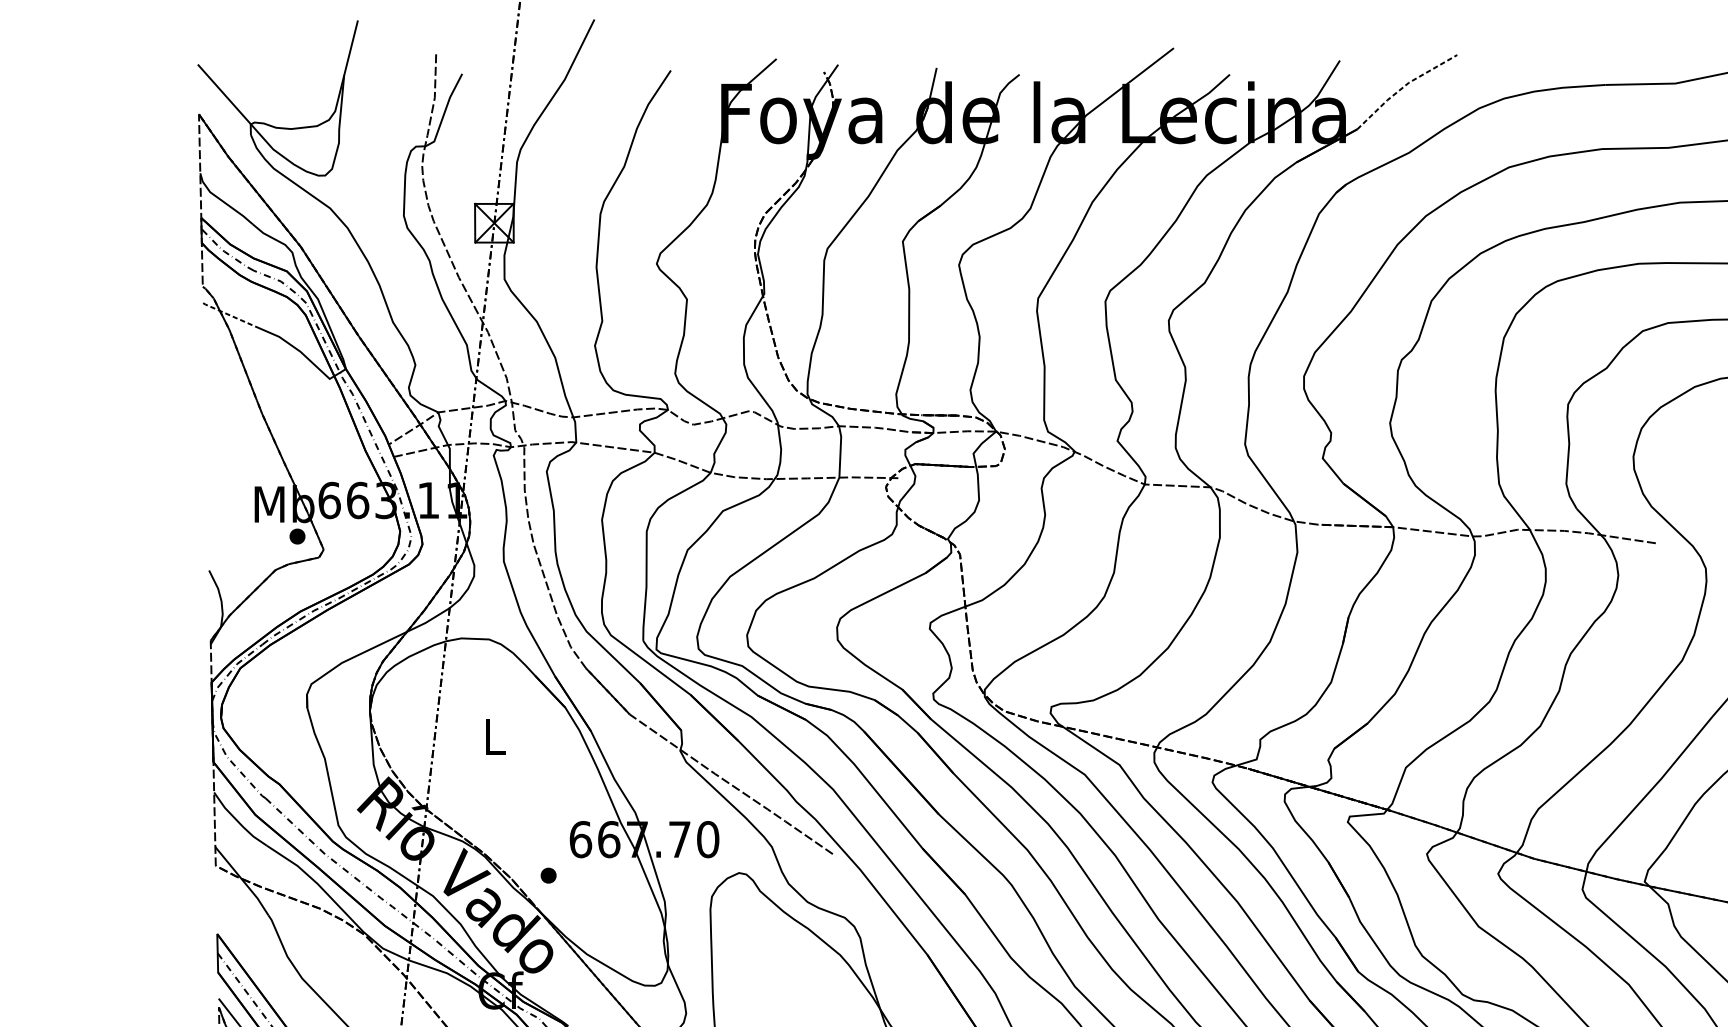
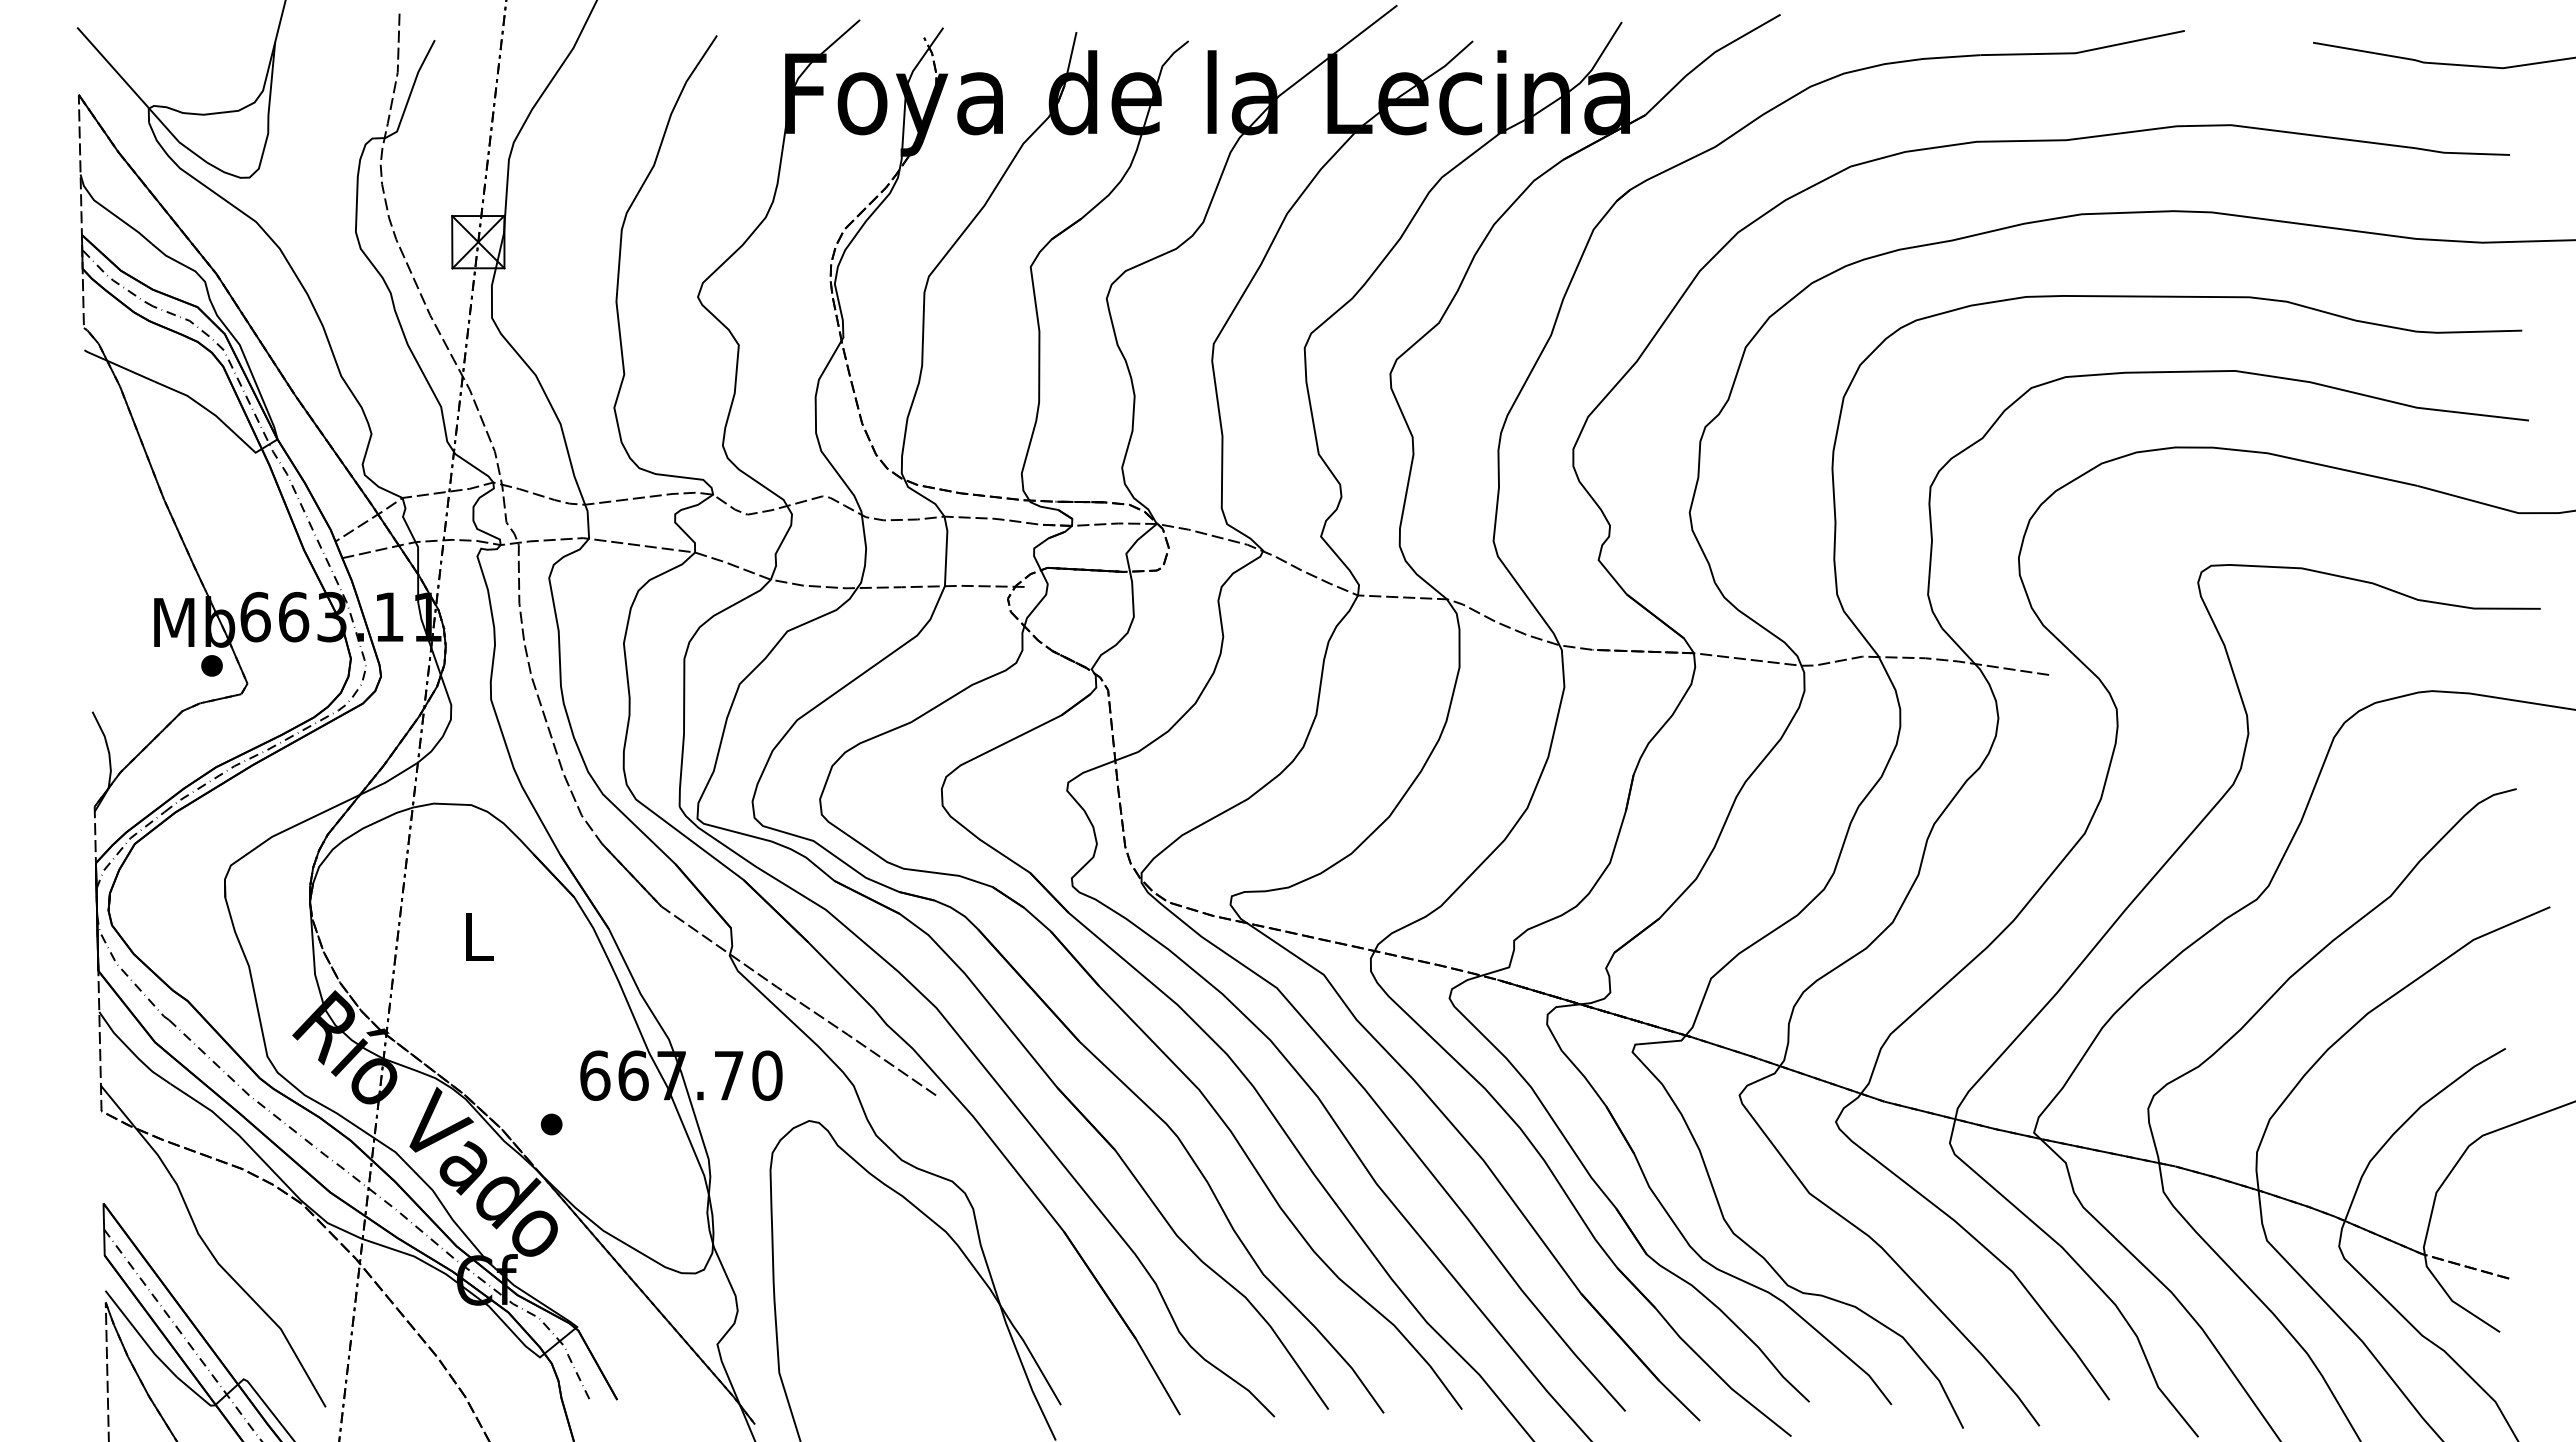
line: (1403, 86) -> (1708, 57), dashed -> solid
line: (229, 315) -> (119, 366), dashed -> solid

